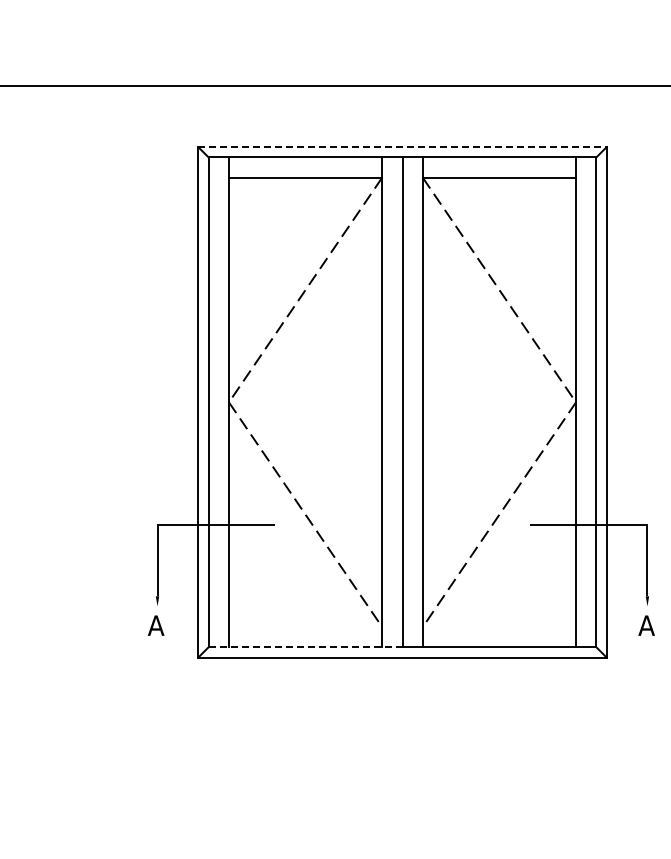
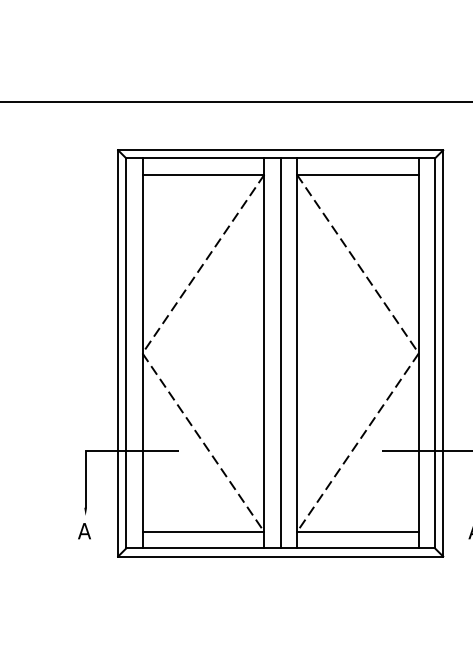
line: (402, 147) -> (280, 150), dashed -> solid
line: (305, 626) -> (203, 531), added
line: (499, 626) -> (357, 531), added
line: (305, 647) -> (203, 548), dashed -> solid

